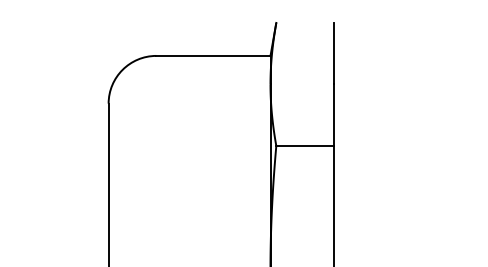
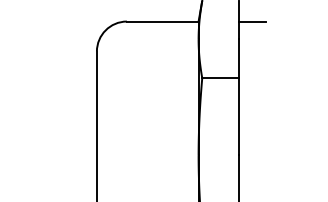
line: (354, 55) -> (251, 21), added

